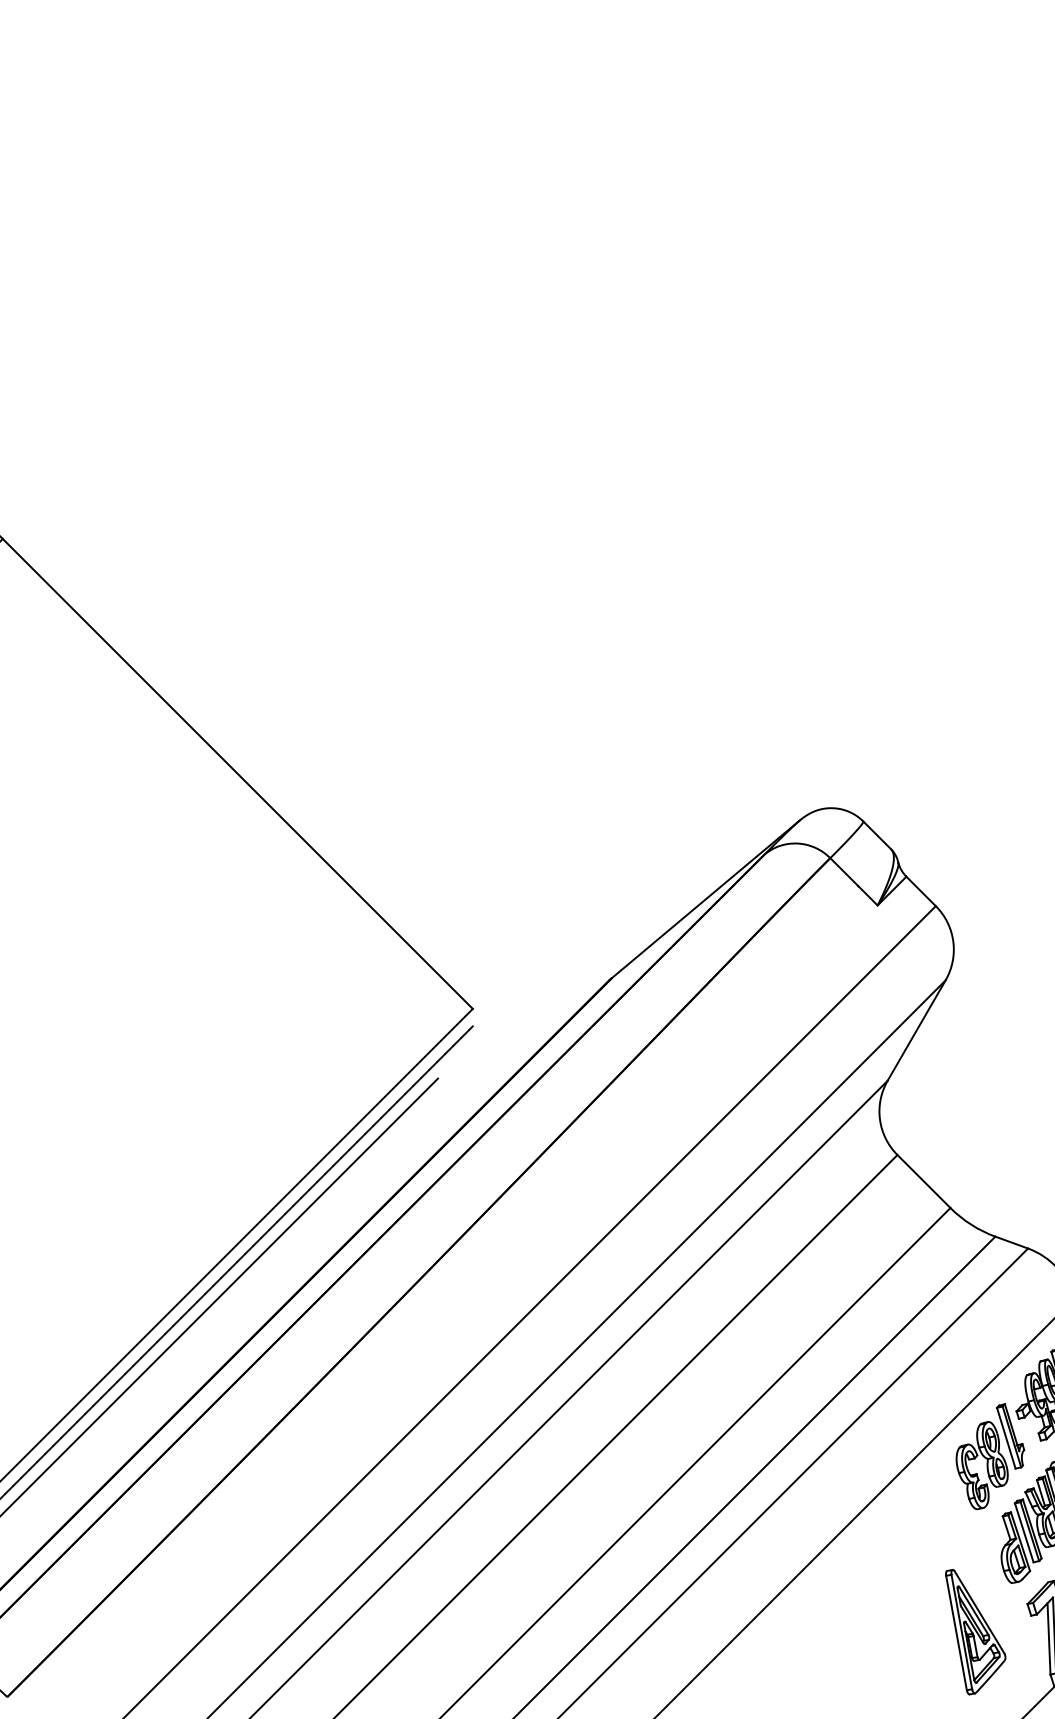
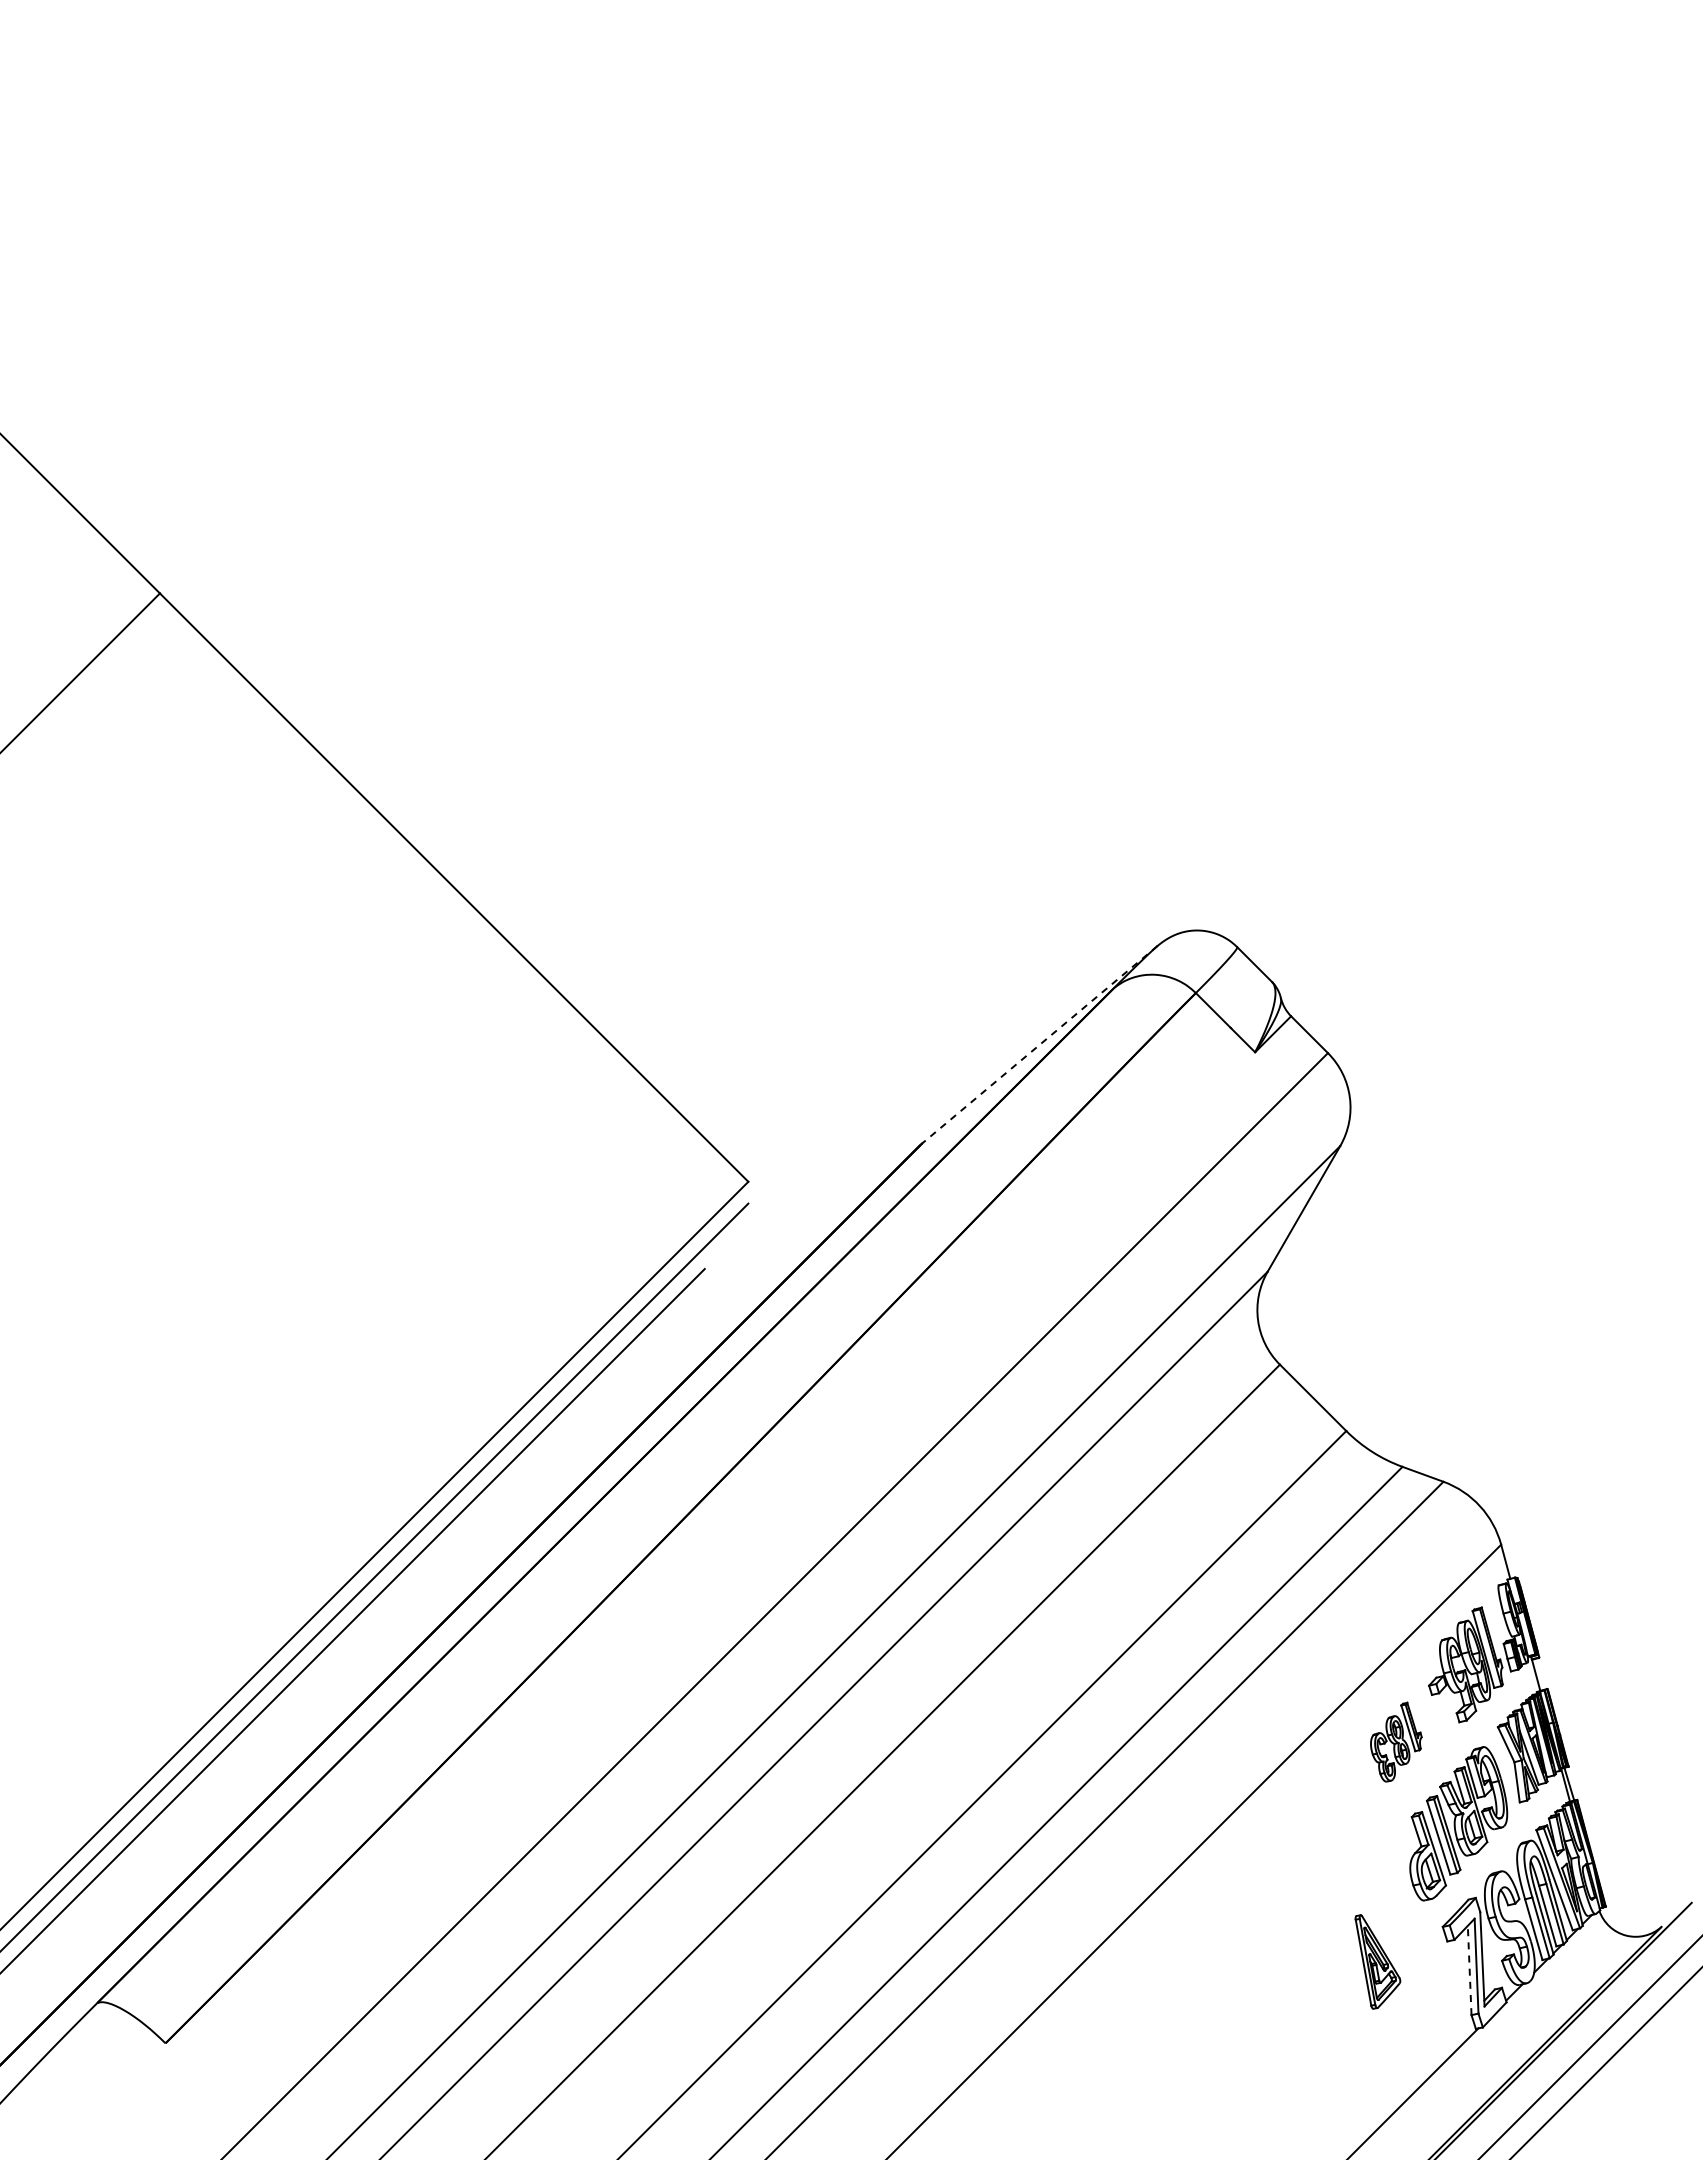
line: (705, 899) -> (1039, 1044), solid -> dashed
part: (990, 1456) -> (1396, 1741), size x0.6
part: (975, 1631) -> (1377, 1961), size x0.6
line: (1048, 1638) -> (1469, 1970), solid -> dashed

